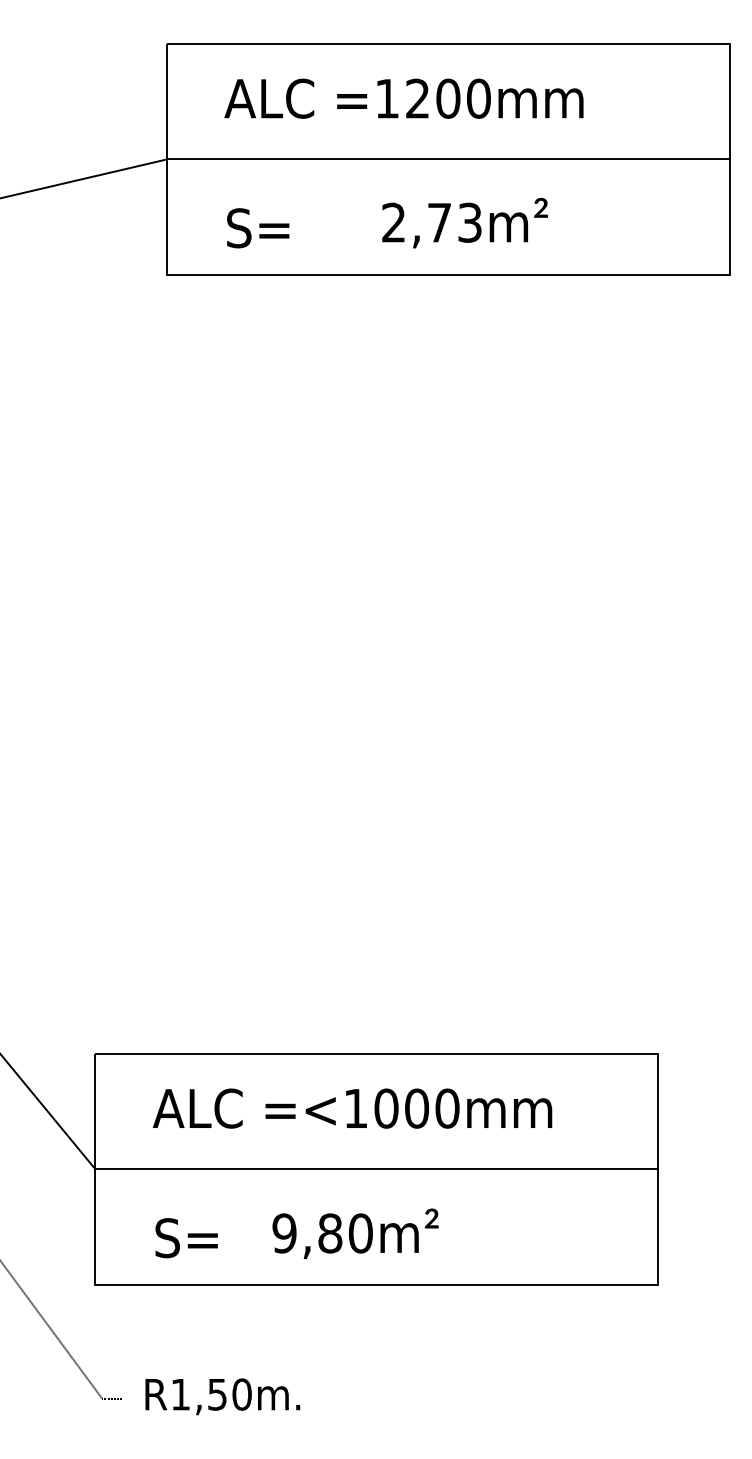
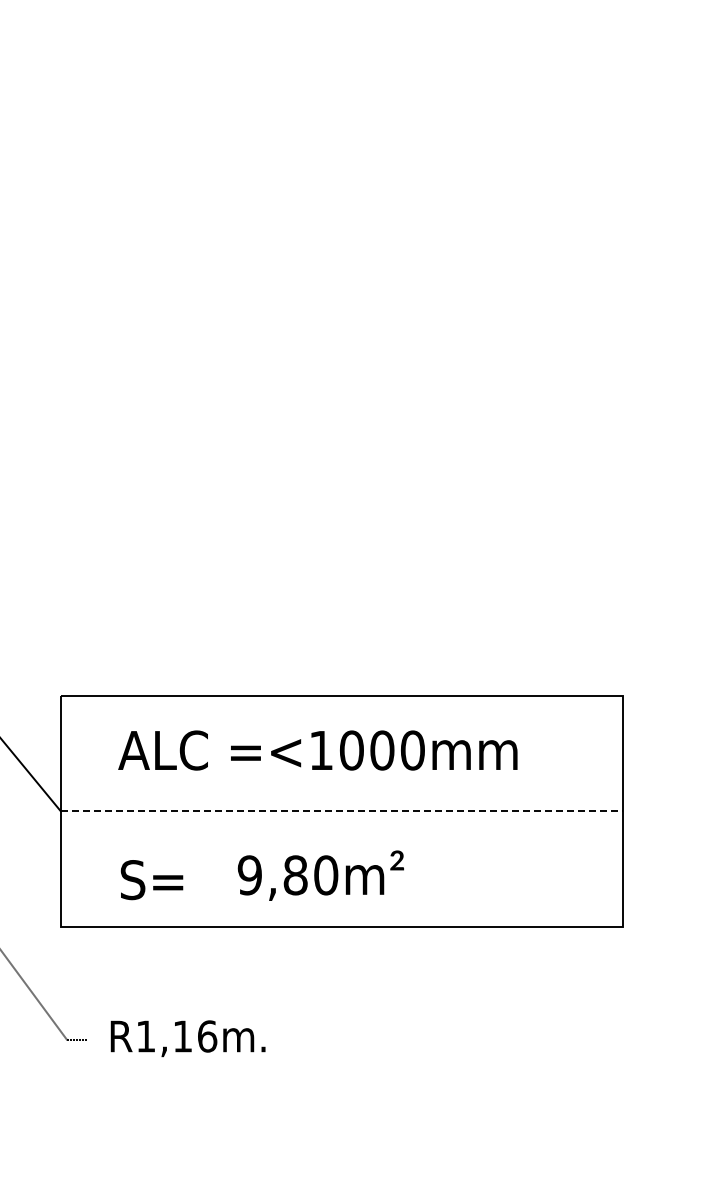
line: (377, 1169) -> (342, 811), solid -> dashed
text: (229, 1394) -> (194, 1036), R1,50m. -> R1,16m.

